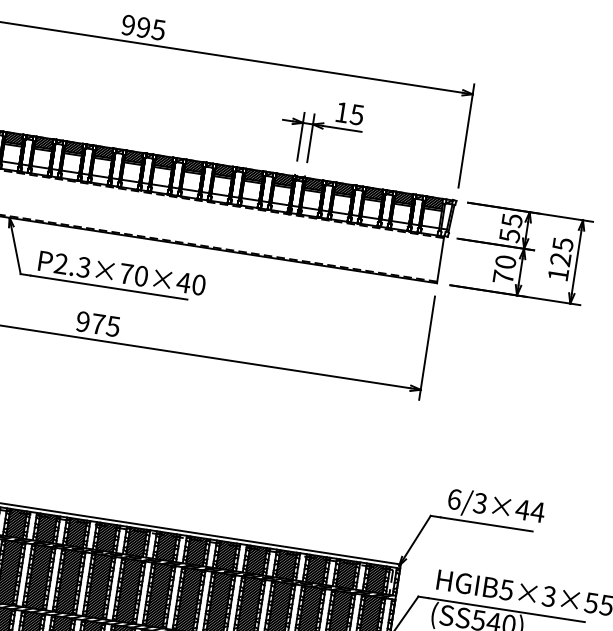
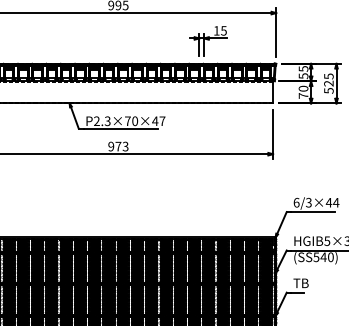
text: (557, 273) -> (328, 90), 125 -> 525
text: (198, 285) -> (162, 121), P2.3×70×40 -> P2.3×70×47
text: (113, 324) -> (125, 145), 975 -> 973

